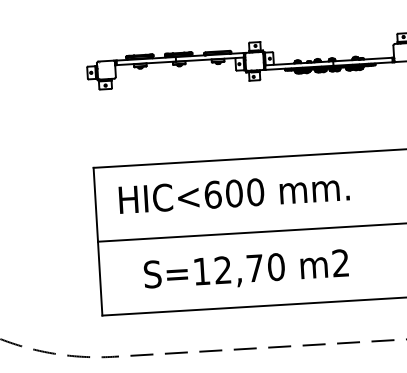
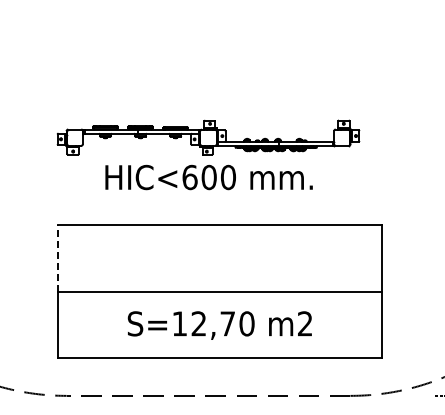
text: (233, 193) -> (208, 177), moved
line: (96, 203) -> (58, 257), solid -> dashed
text: (245, 270) -> (219, 325), moved

